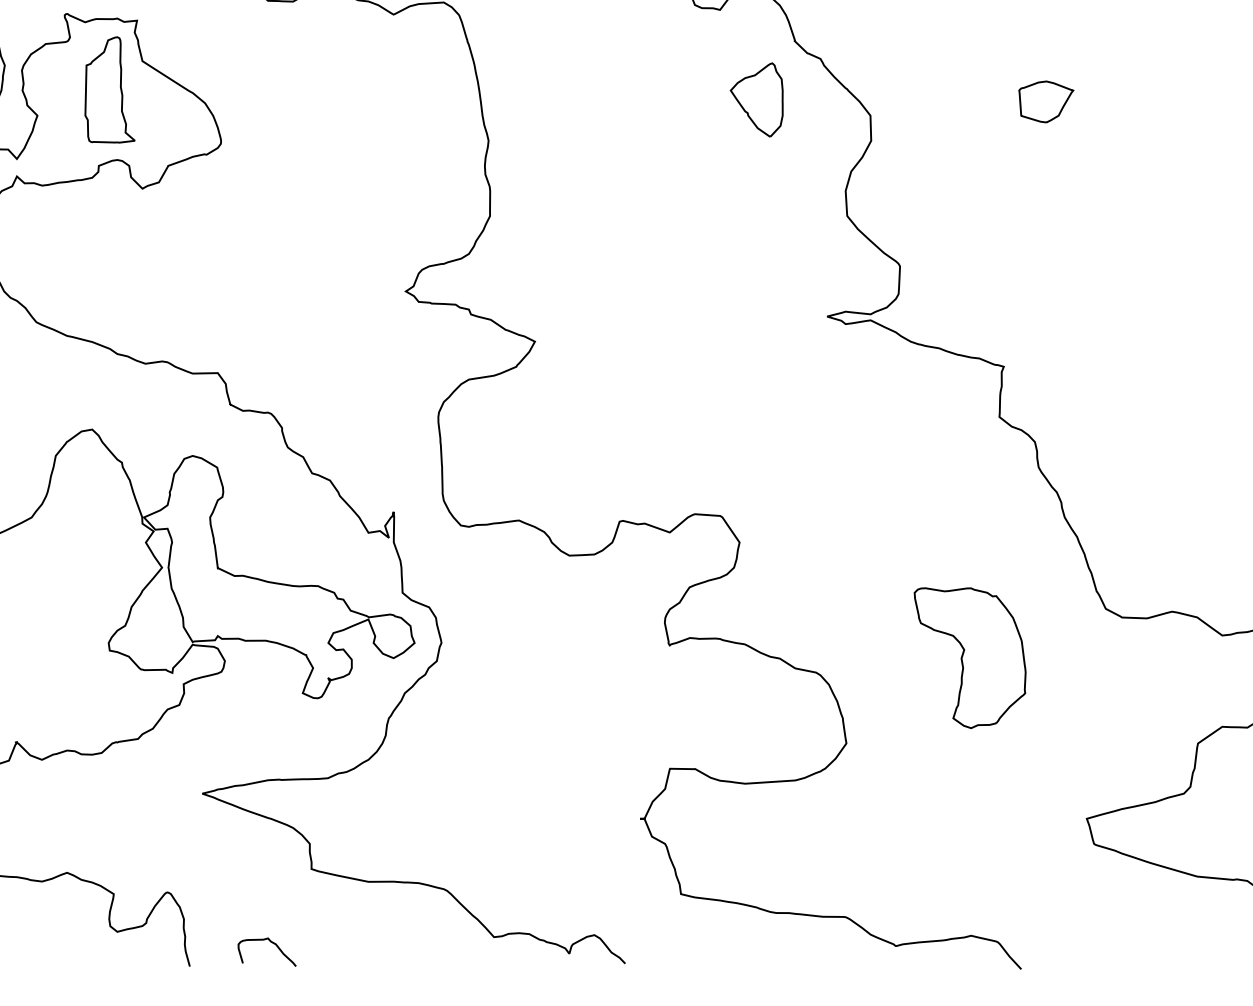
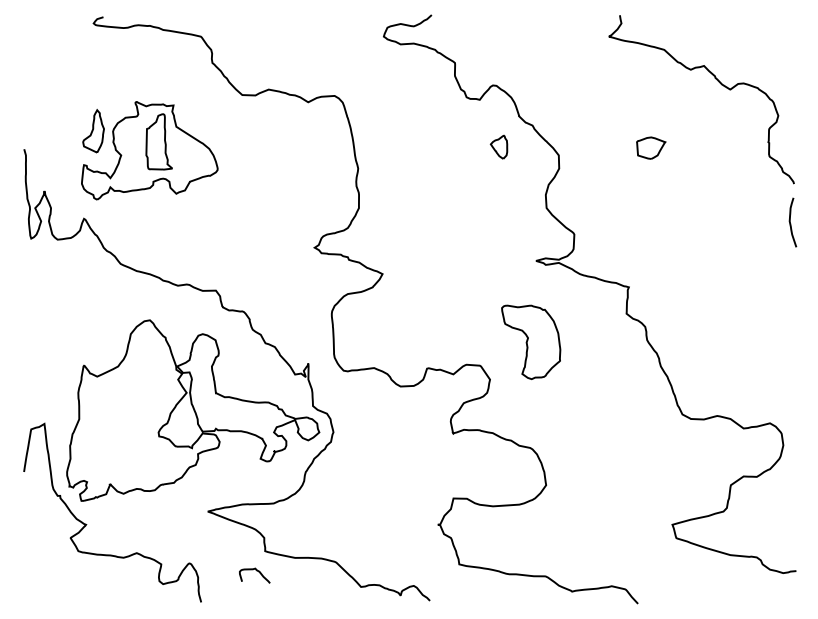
part: (755, 100) -> (498, 147), size x0.6
part: (970, 656) -> (531, 341), moved
curve: (270, 943) -> (256, 571), moved

